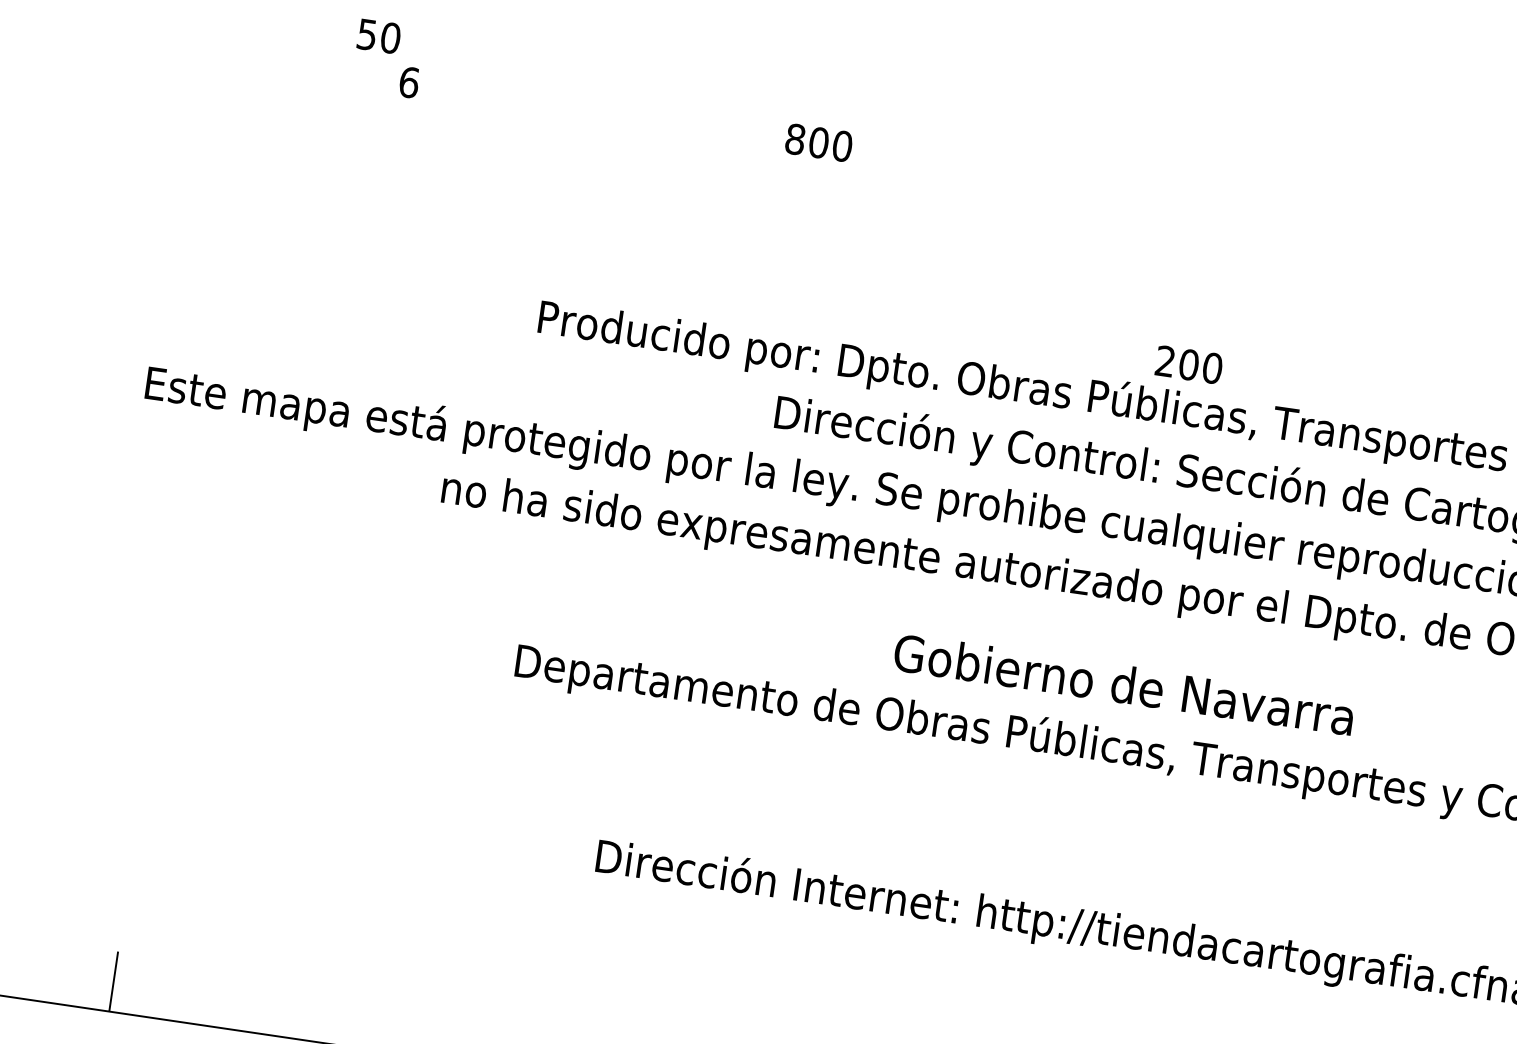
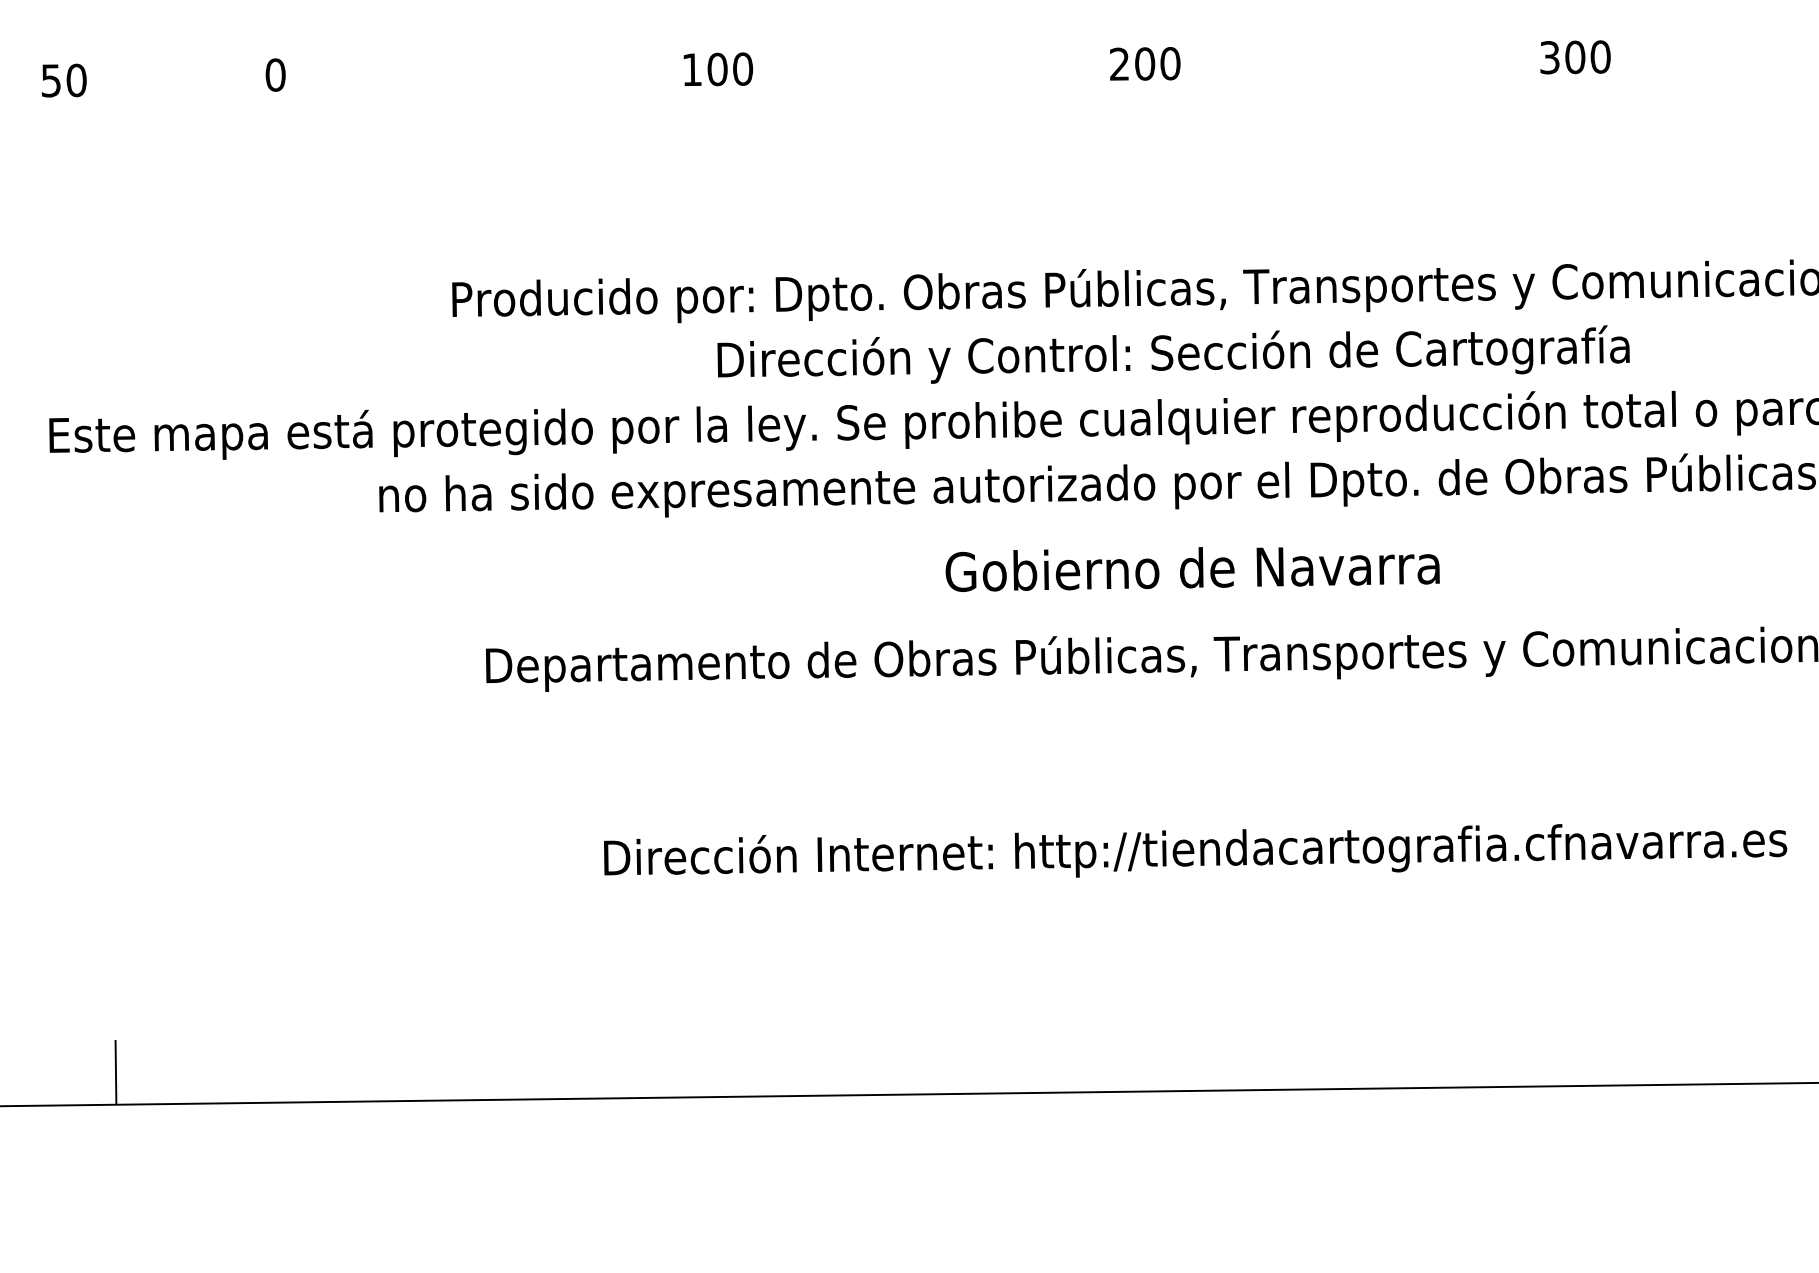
text: (379, 36) -> (64, 80), moved
text: (409, 81) -> (275, 74), 6 -> 0
text: (795, 139) -> (692, 69), 800 -> 100
text: (1189, 364) -> (1145, 63), moved
text: (1123, 686) -> (1192, 569), moved

